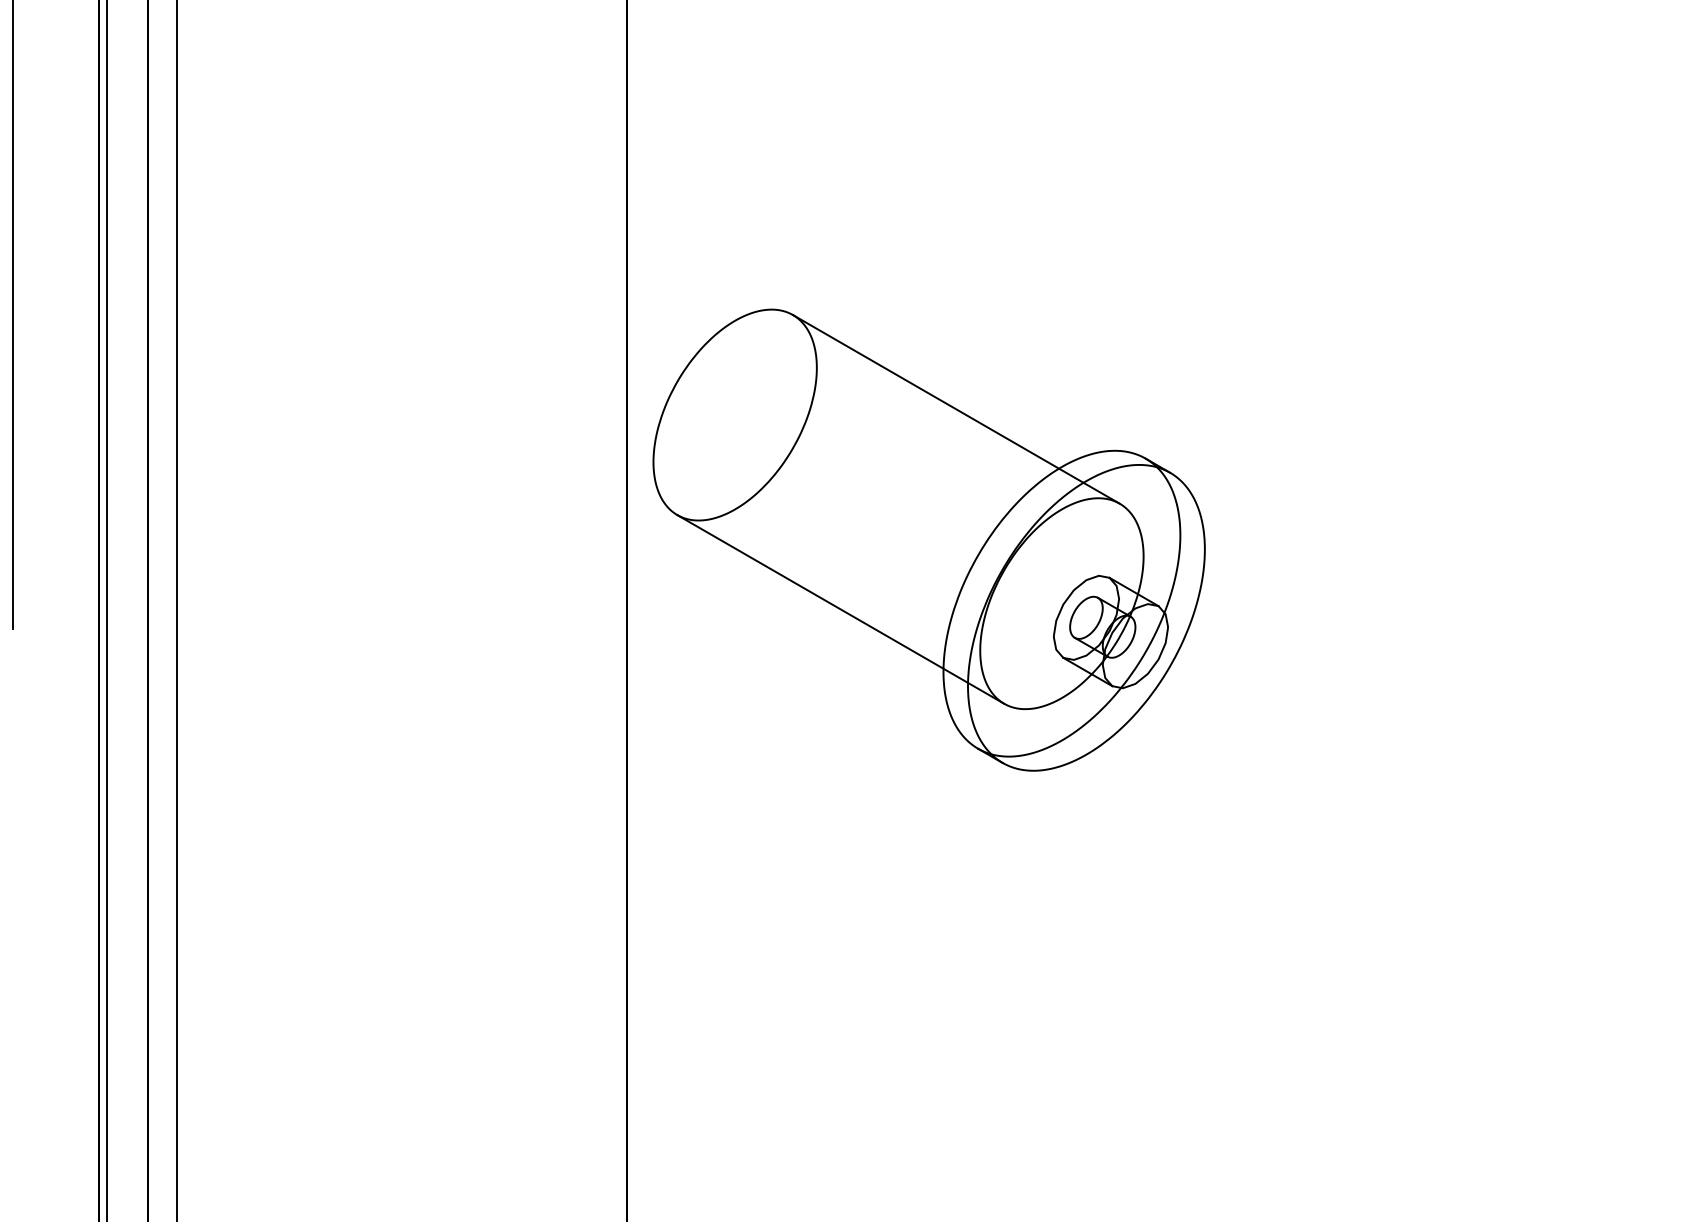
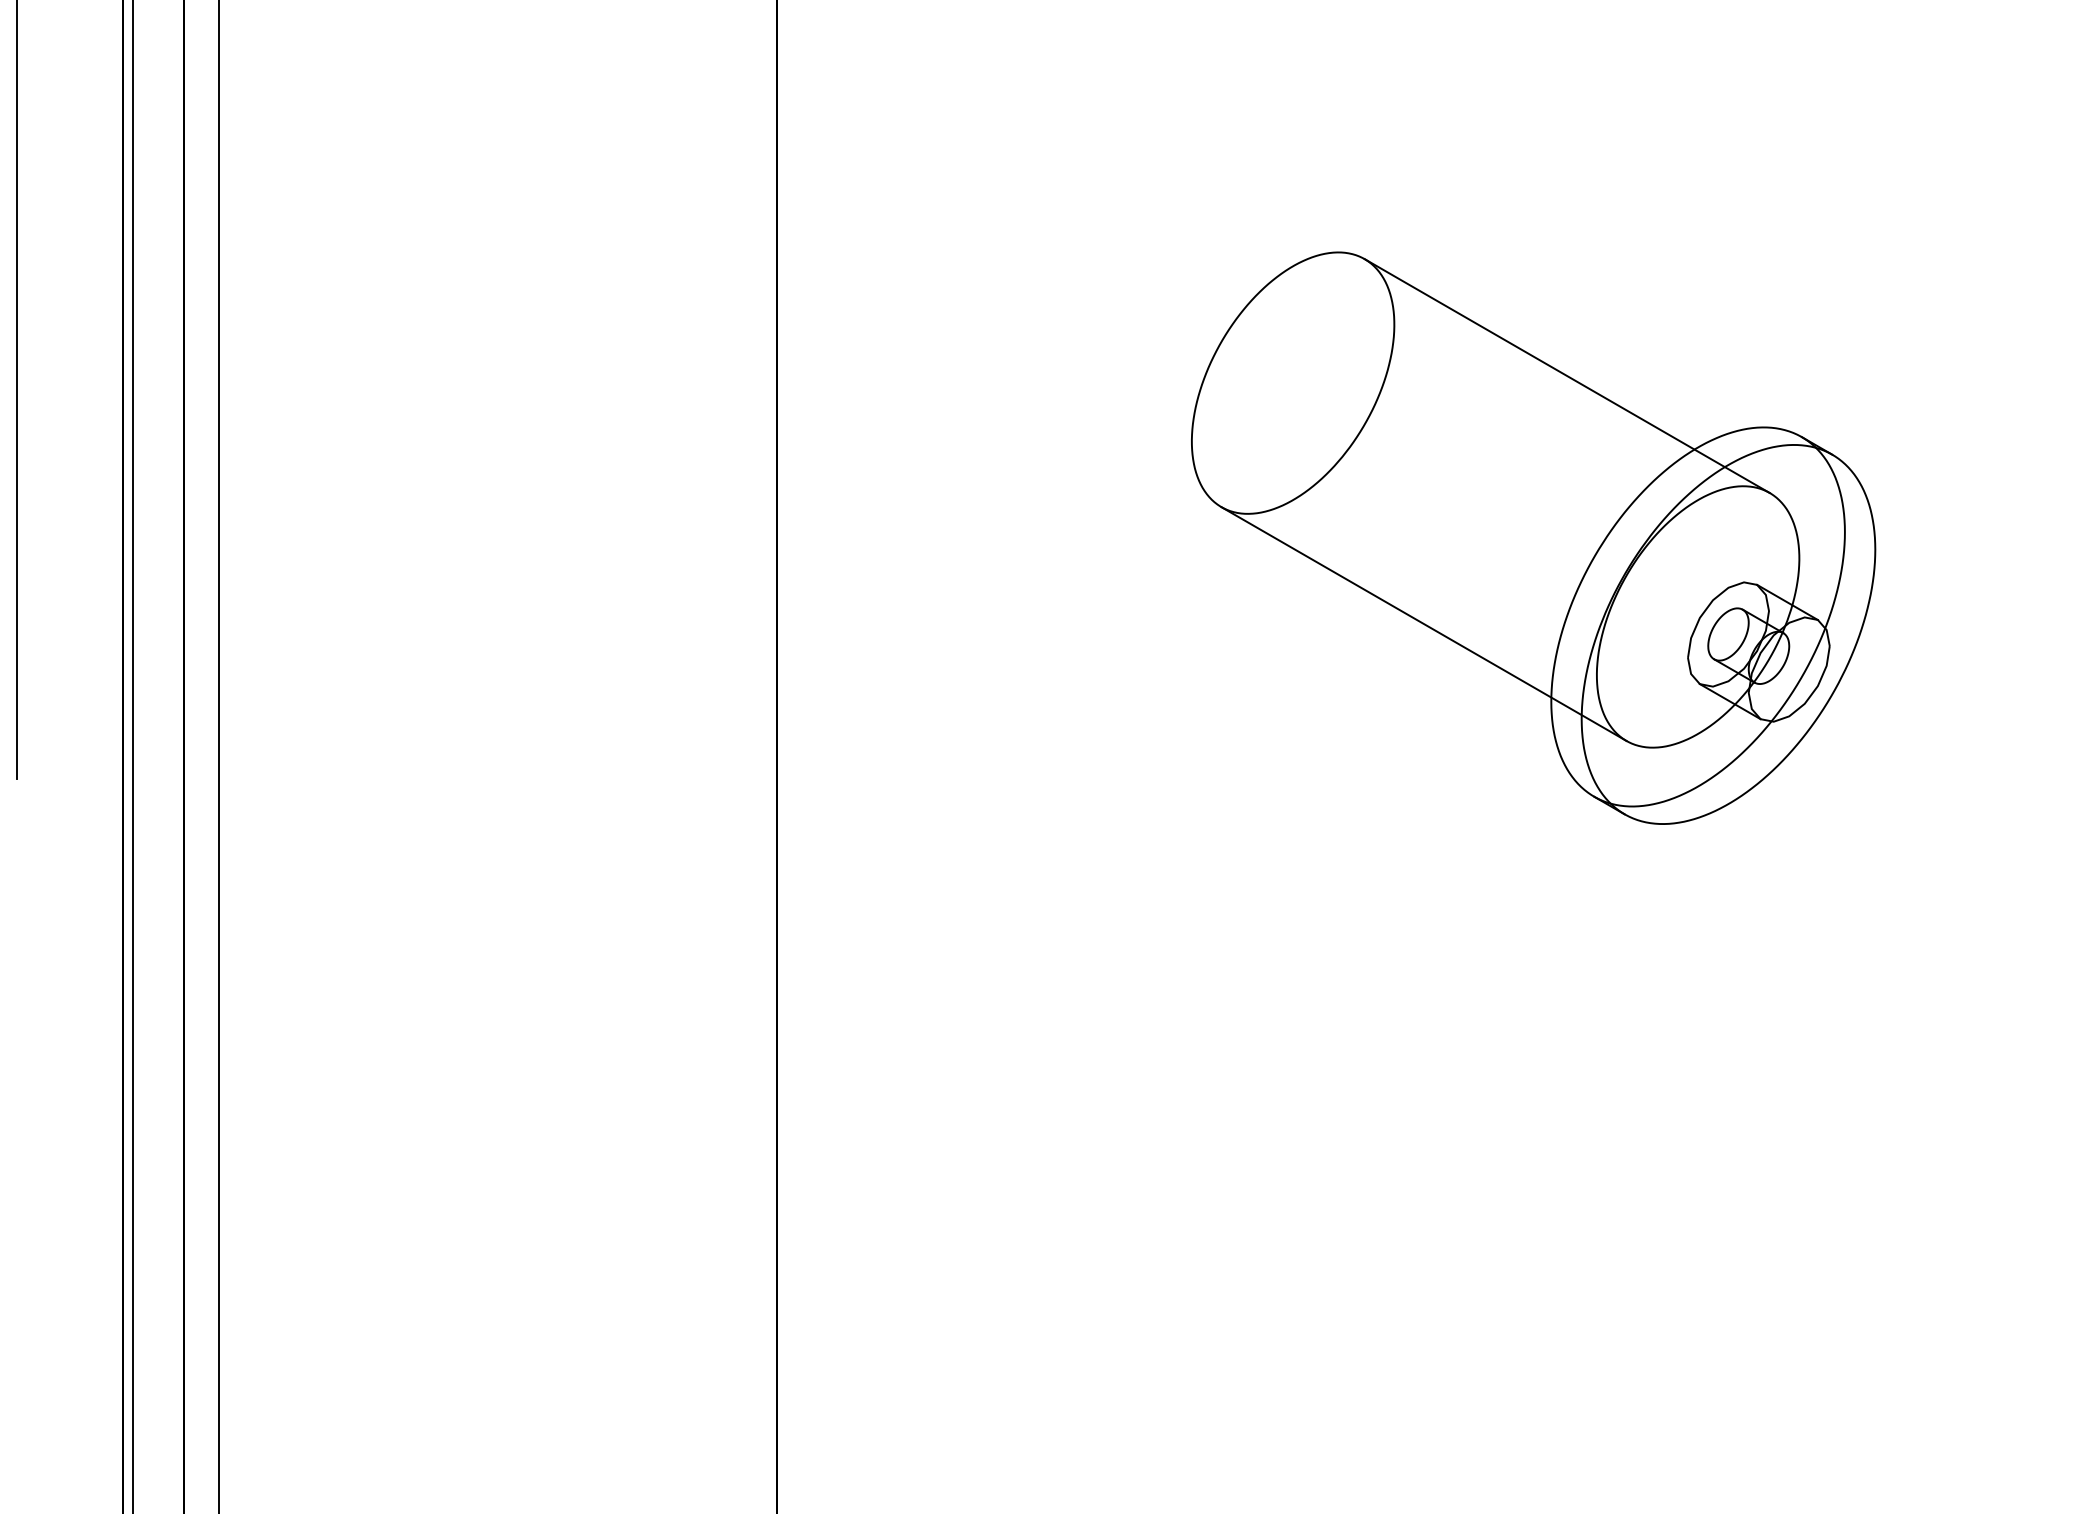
part: (929, 539) -> (1533, 537), moved

